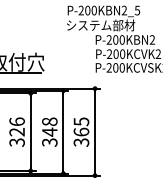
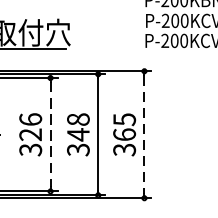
line: (30, 132) -> (50, 135), solid -> dashed
line: (95, 132) -> (145, 135), solid -> dashed

